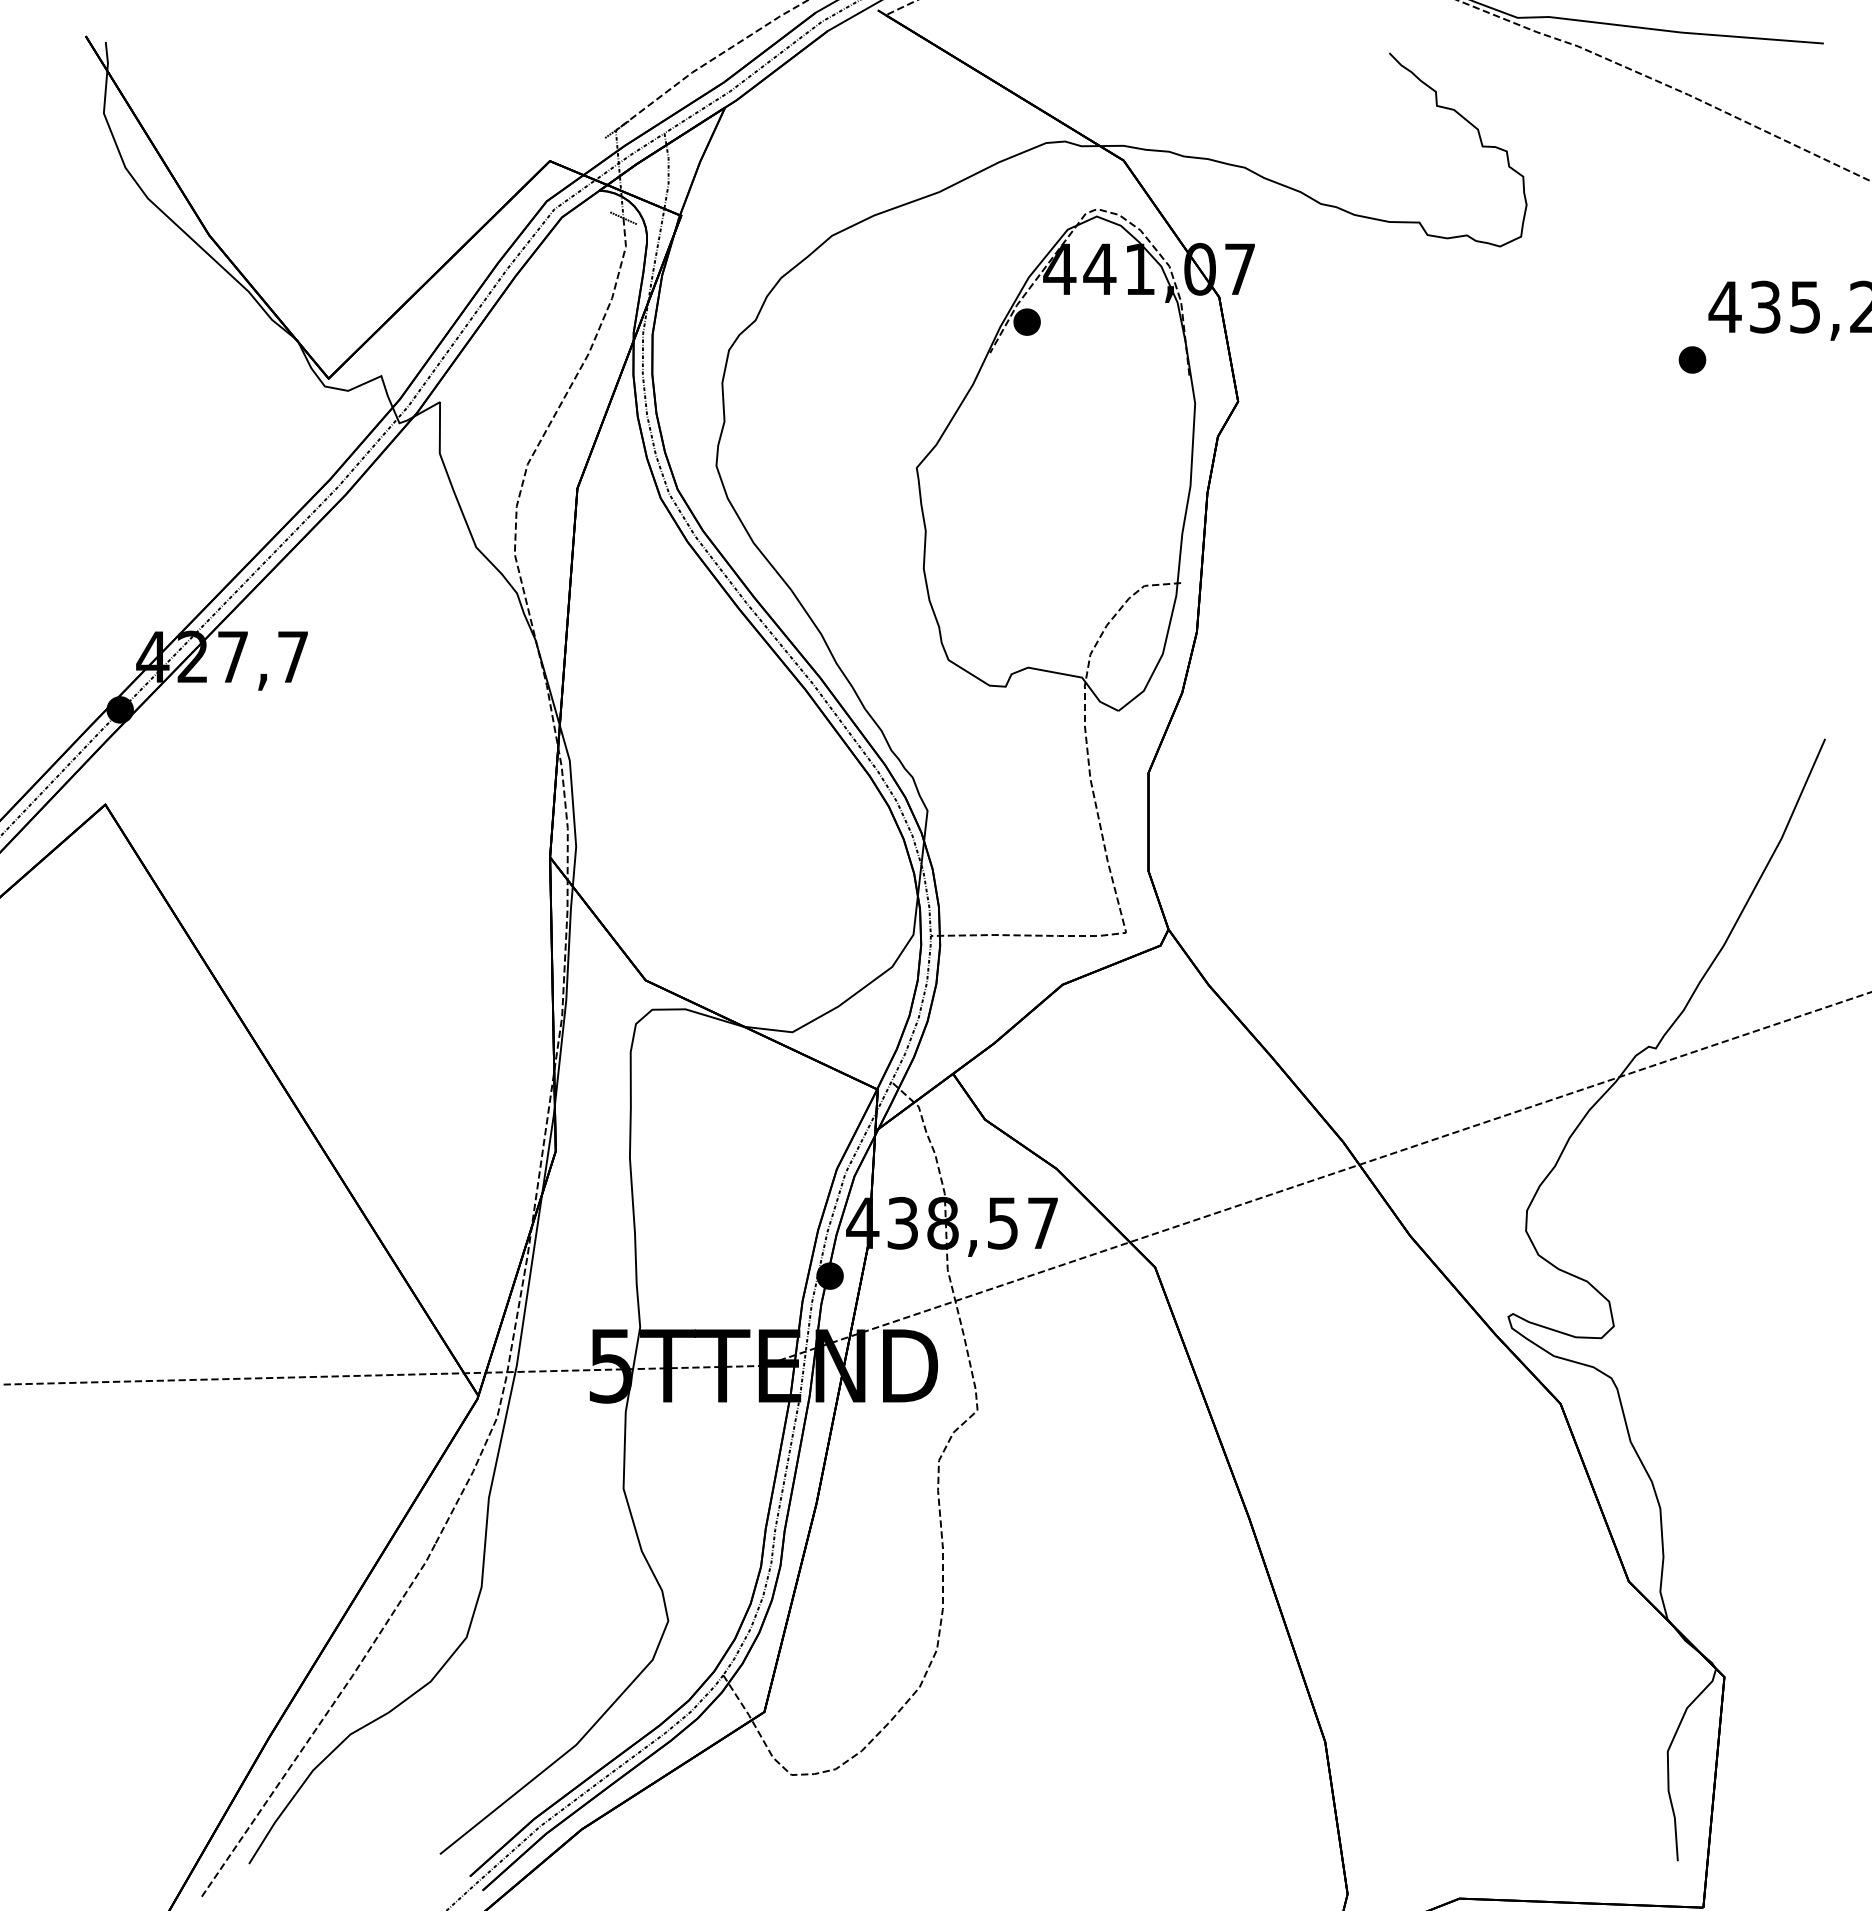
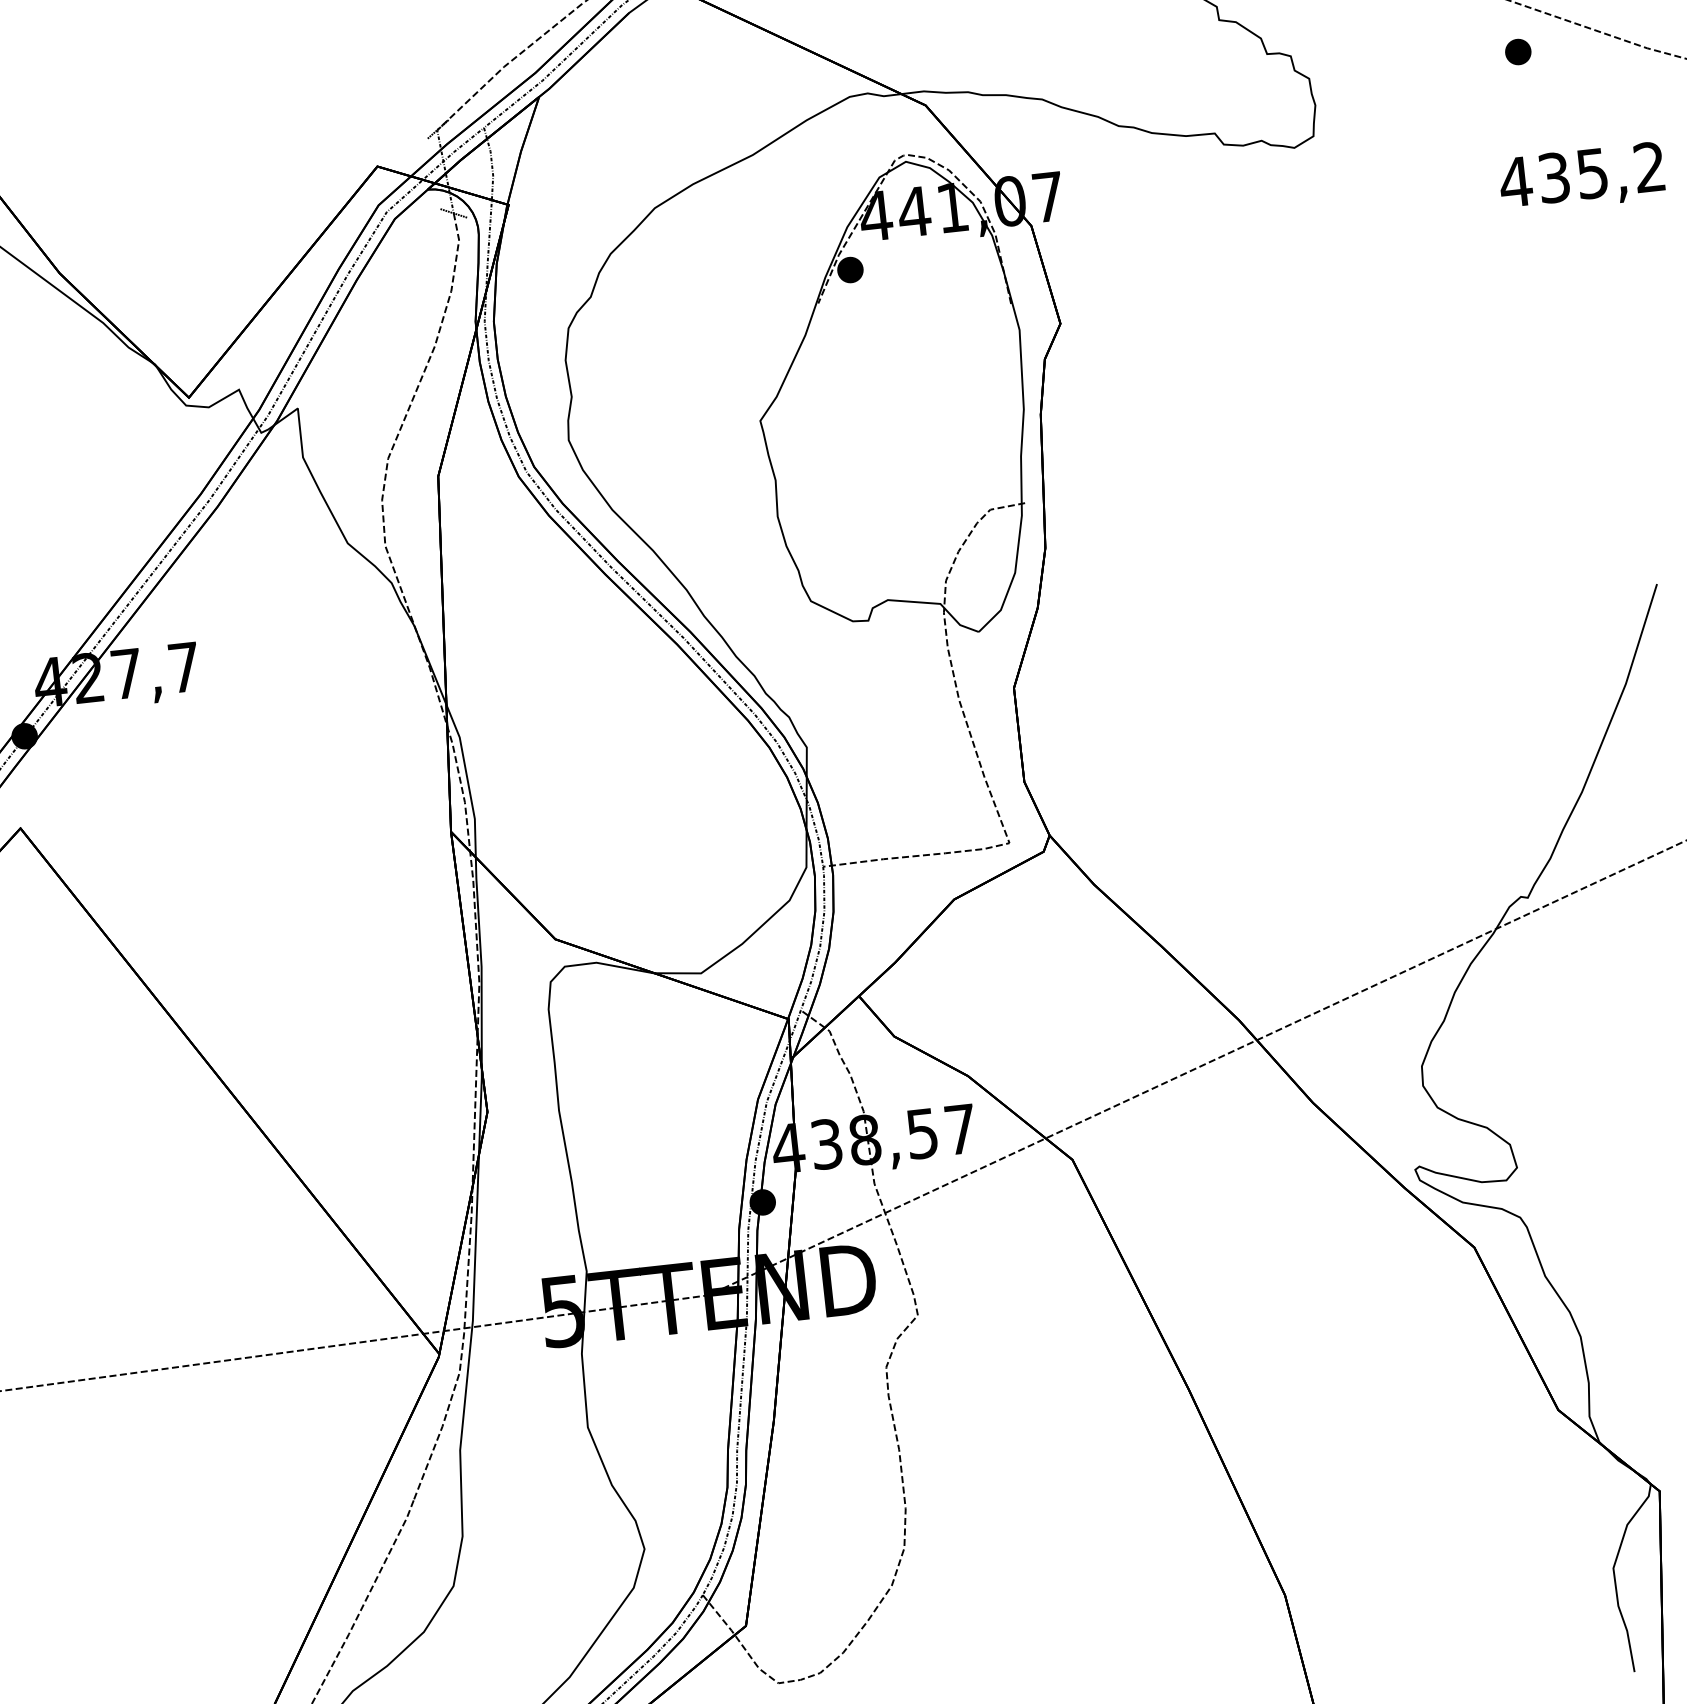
part: (1692, 359) -> (1518, 51), moved

